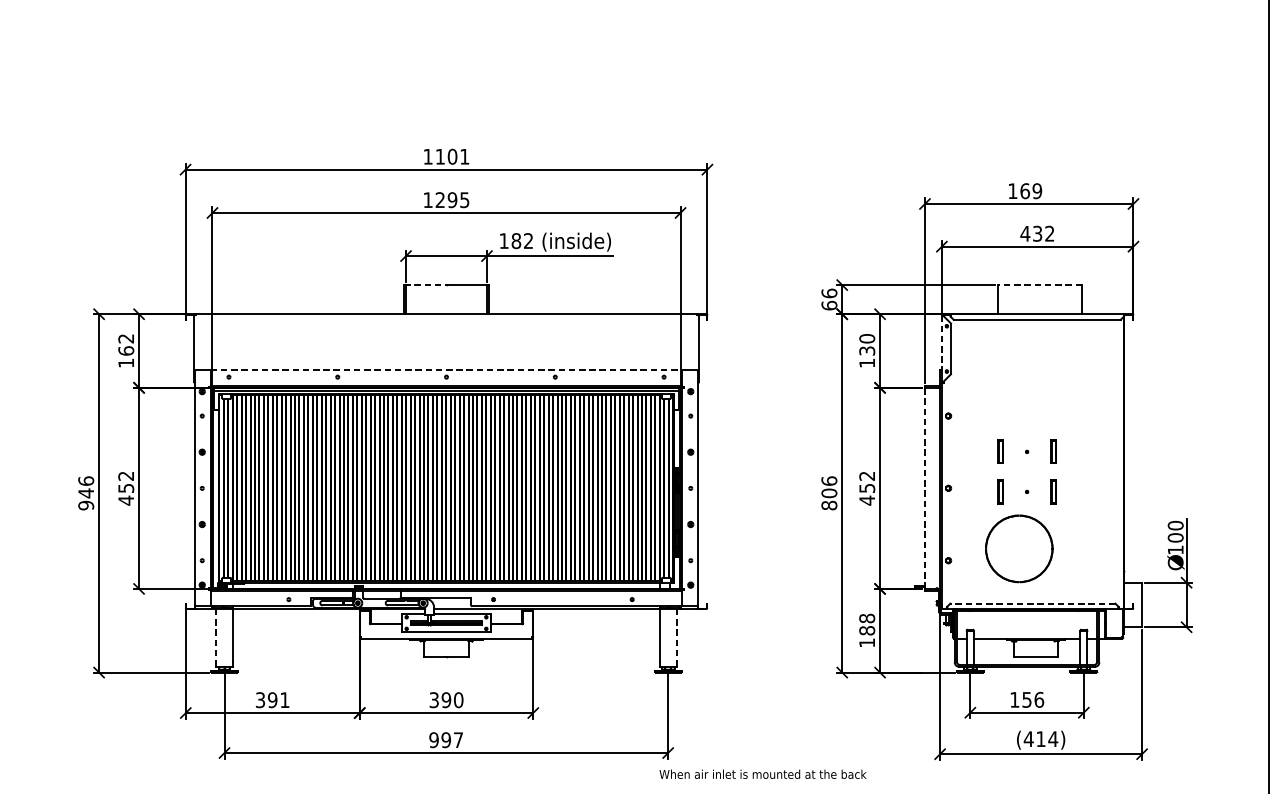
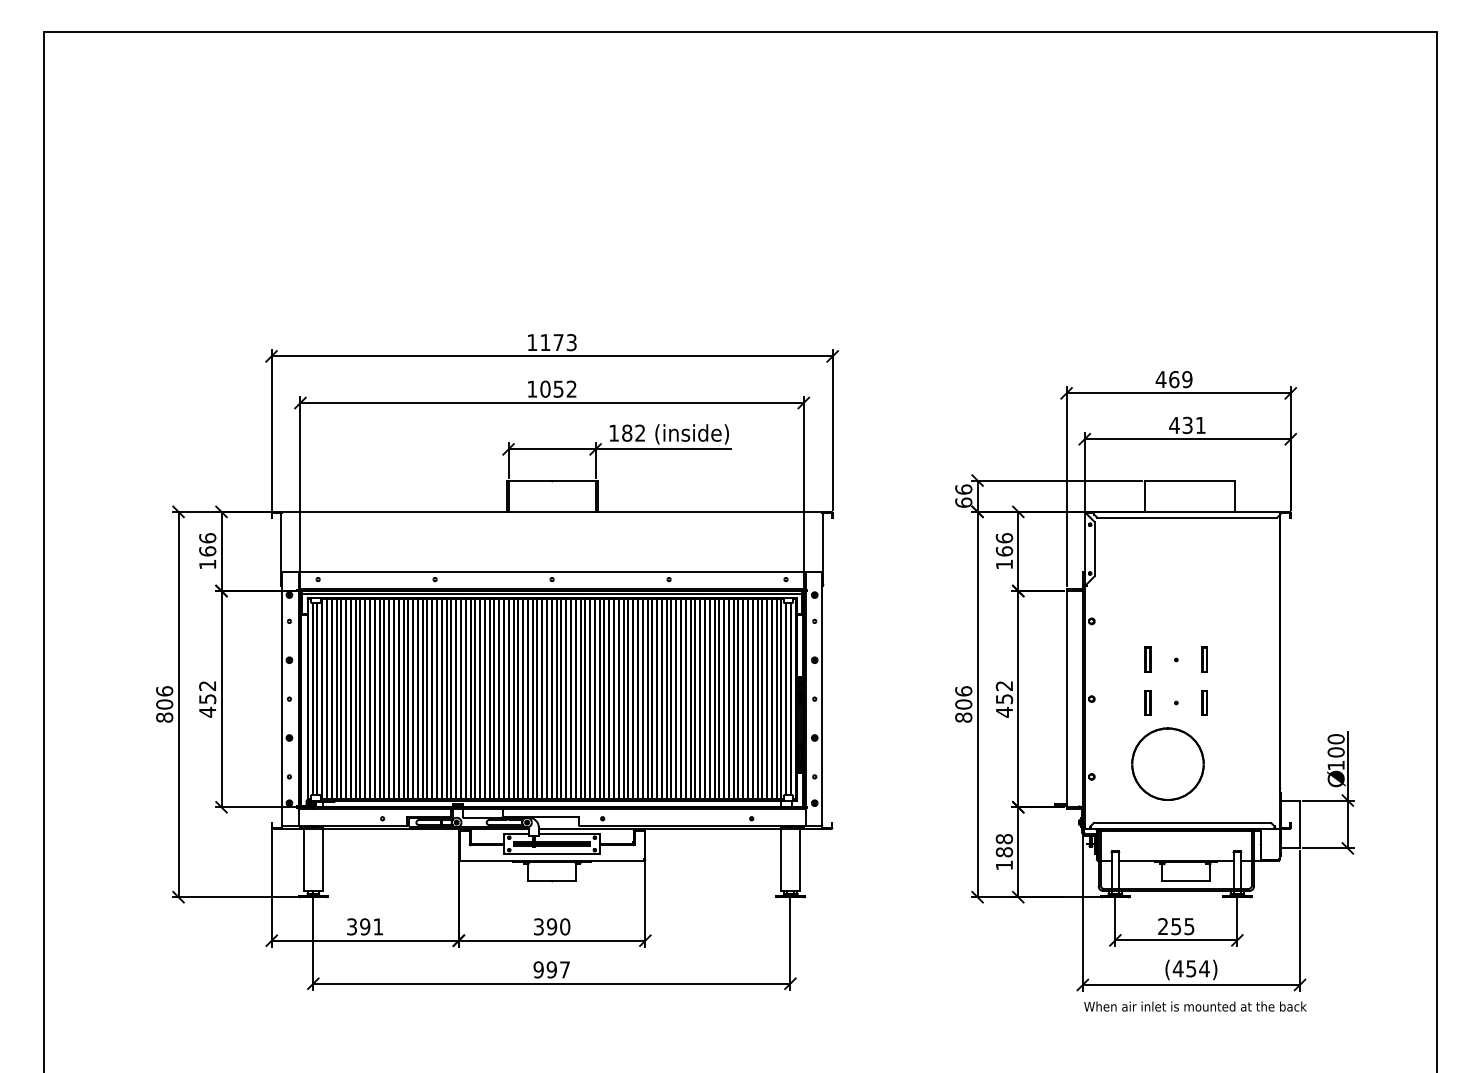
text: (458, 156) -> (564, 342), 1101 -> 1173
text: (1012, 191) -> (1160, 379), 169 -> 469
text: (452, 199) -> (558, 388), 1295 -> 1052
text: (1049, 232) -> (1200, 424), 432 -> 431
line: (425, 285) -> (529, 480), dashed -> solid
line: (1039, 285) -> (1189, 480), dashed -> solid
text: (126, 338) -> (207, 538), 162 -> 166
line: (941, 342) -> (1084, 542), dashed -> solid
text: (867, 344) -> (1004, 544), 130 -> 166
line: (446, 370) -> (552, 572), dashed -> solid
line: (924, 487) -> (1066, 698), dashed -> solid
text: (86, 498) -> (164, 710), 946 -> 806
line: (1032, 604) -> (1182, 823), dashed -> solid
line: (215, 635) -> (303, 857), dashed -> solid
line: (677, 635) -> (800, 857), dashed -> solid
text: (1027, 699) -> (1176, 926), 156 -> 255
text: (1041, 738) -> (1191, 968), (414) -> (454)
text: (763, 774) -> (1195, 1006), moved

